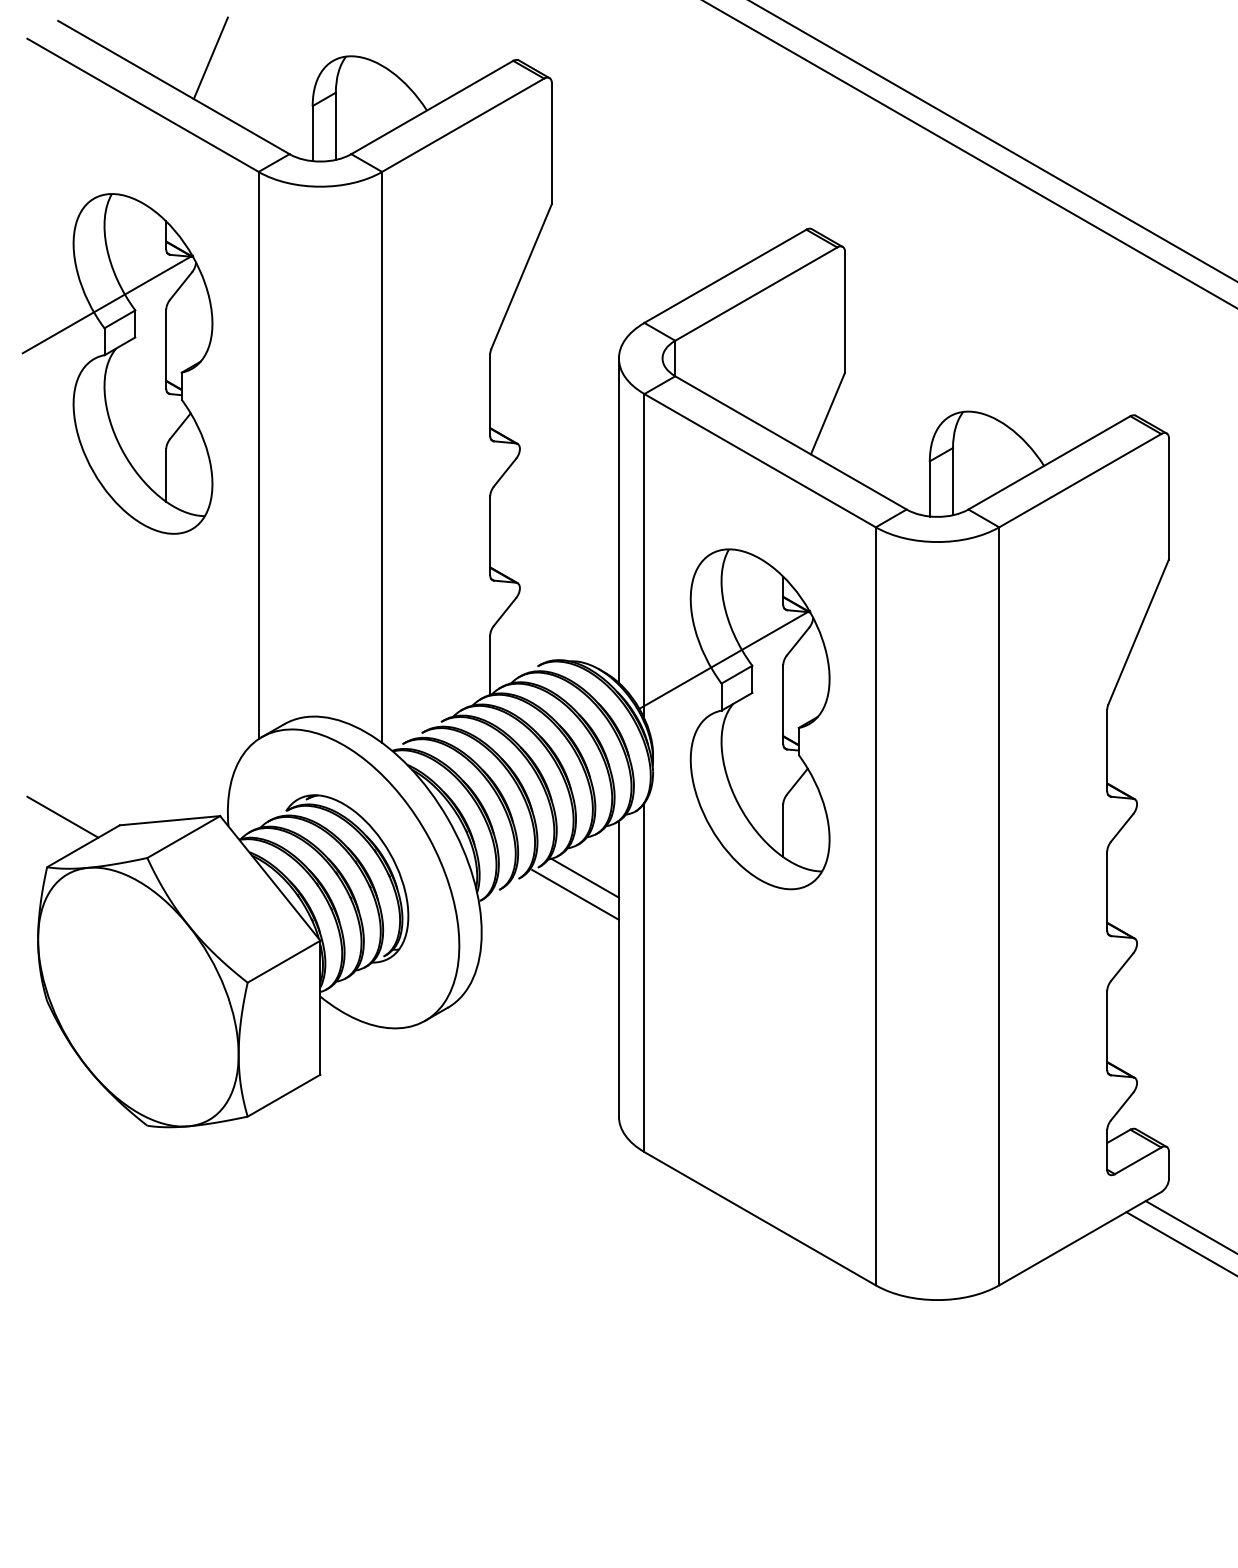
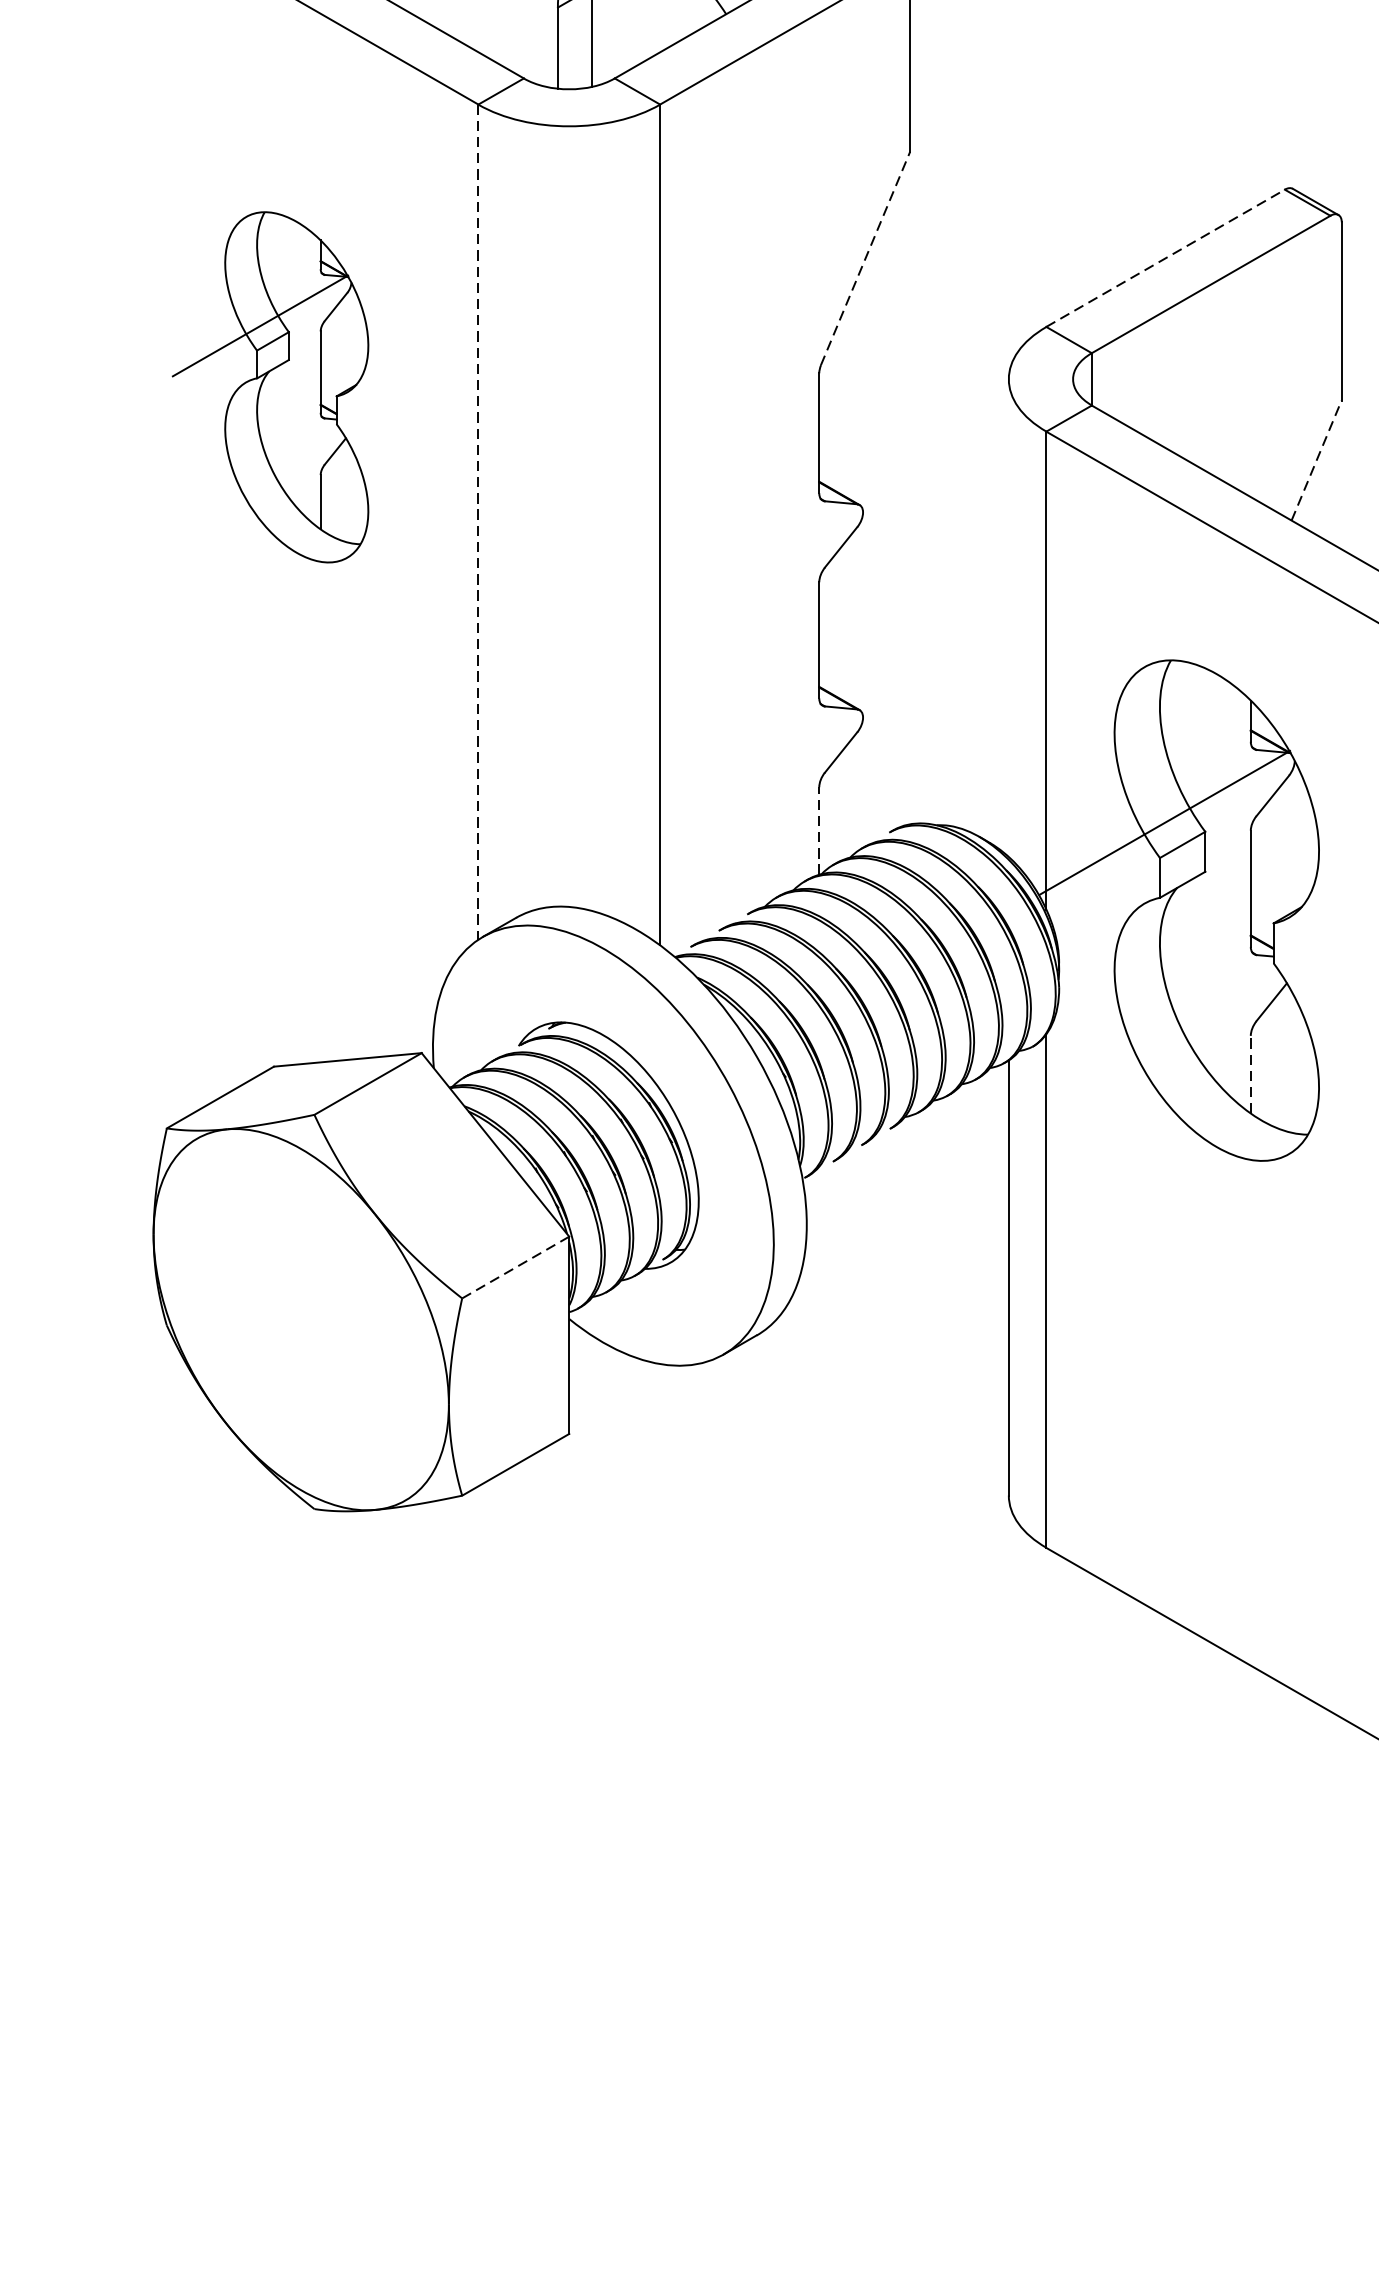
line: (521, 276) -> (865, 258), solid -> dashed
line: (725, 276) -> (1165, 258), solid -> dashed
part: (117, 363) -> (270, 386), size x0.7
line: (828, 413) -> (1317, 460), solid -> dashed
line: (258, 455) -> (478, 522), solid -> dashed
line: (618, 520) -> (1008, 617), removed
line: (490, 665) -> (819, 831), solid -> dashed
line: (62, 816) -> (189, 1053), removed
line: (783, 830) -> (1251, 1074), solid -> dashed
line: (584, 877) -> (958, 1143), removed
line: (575, 894) -> (944, 1168), removed
line: (284, 961) -> (516, 1267), solid -> dashed

